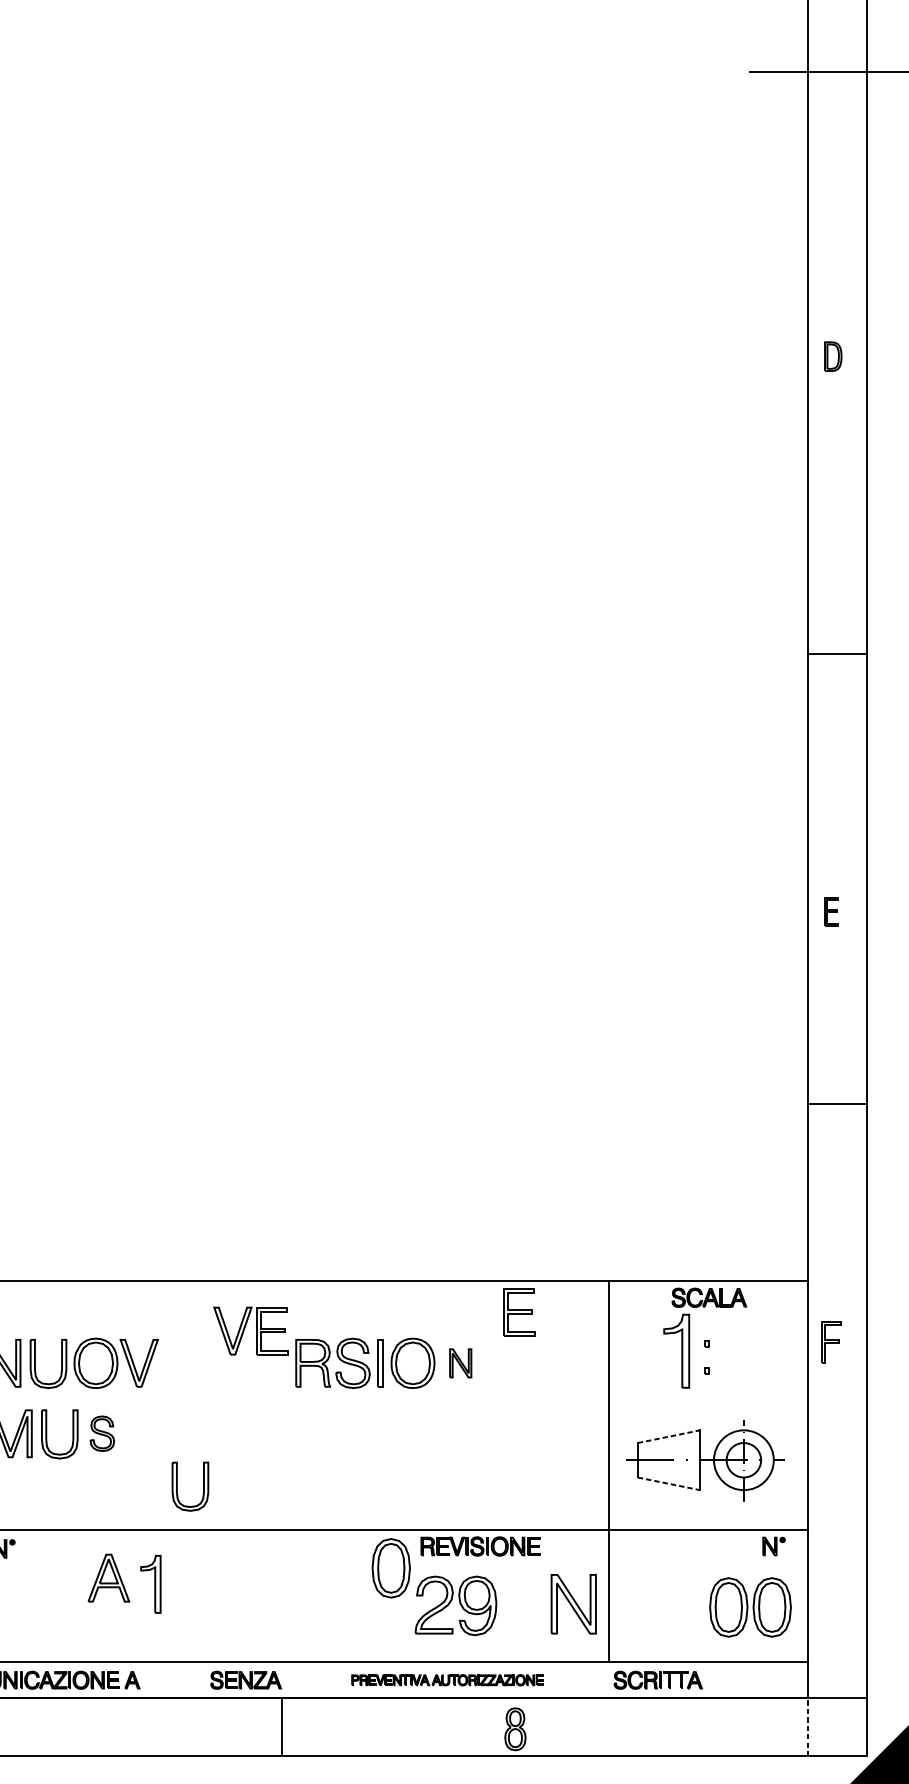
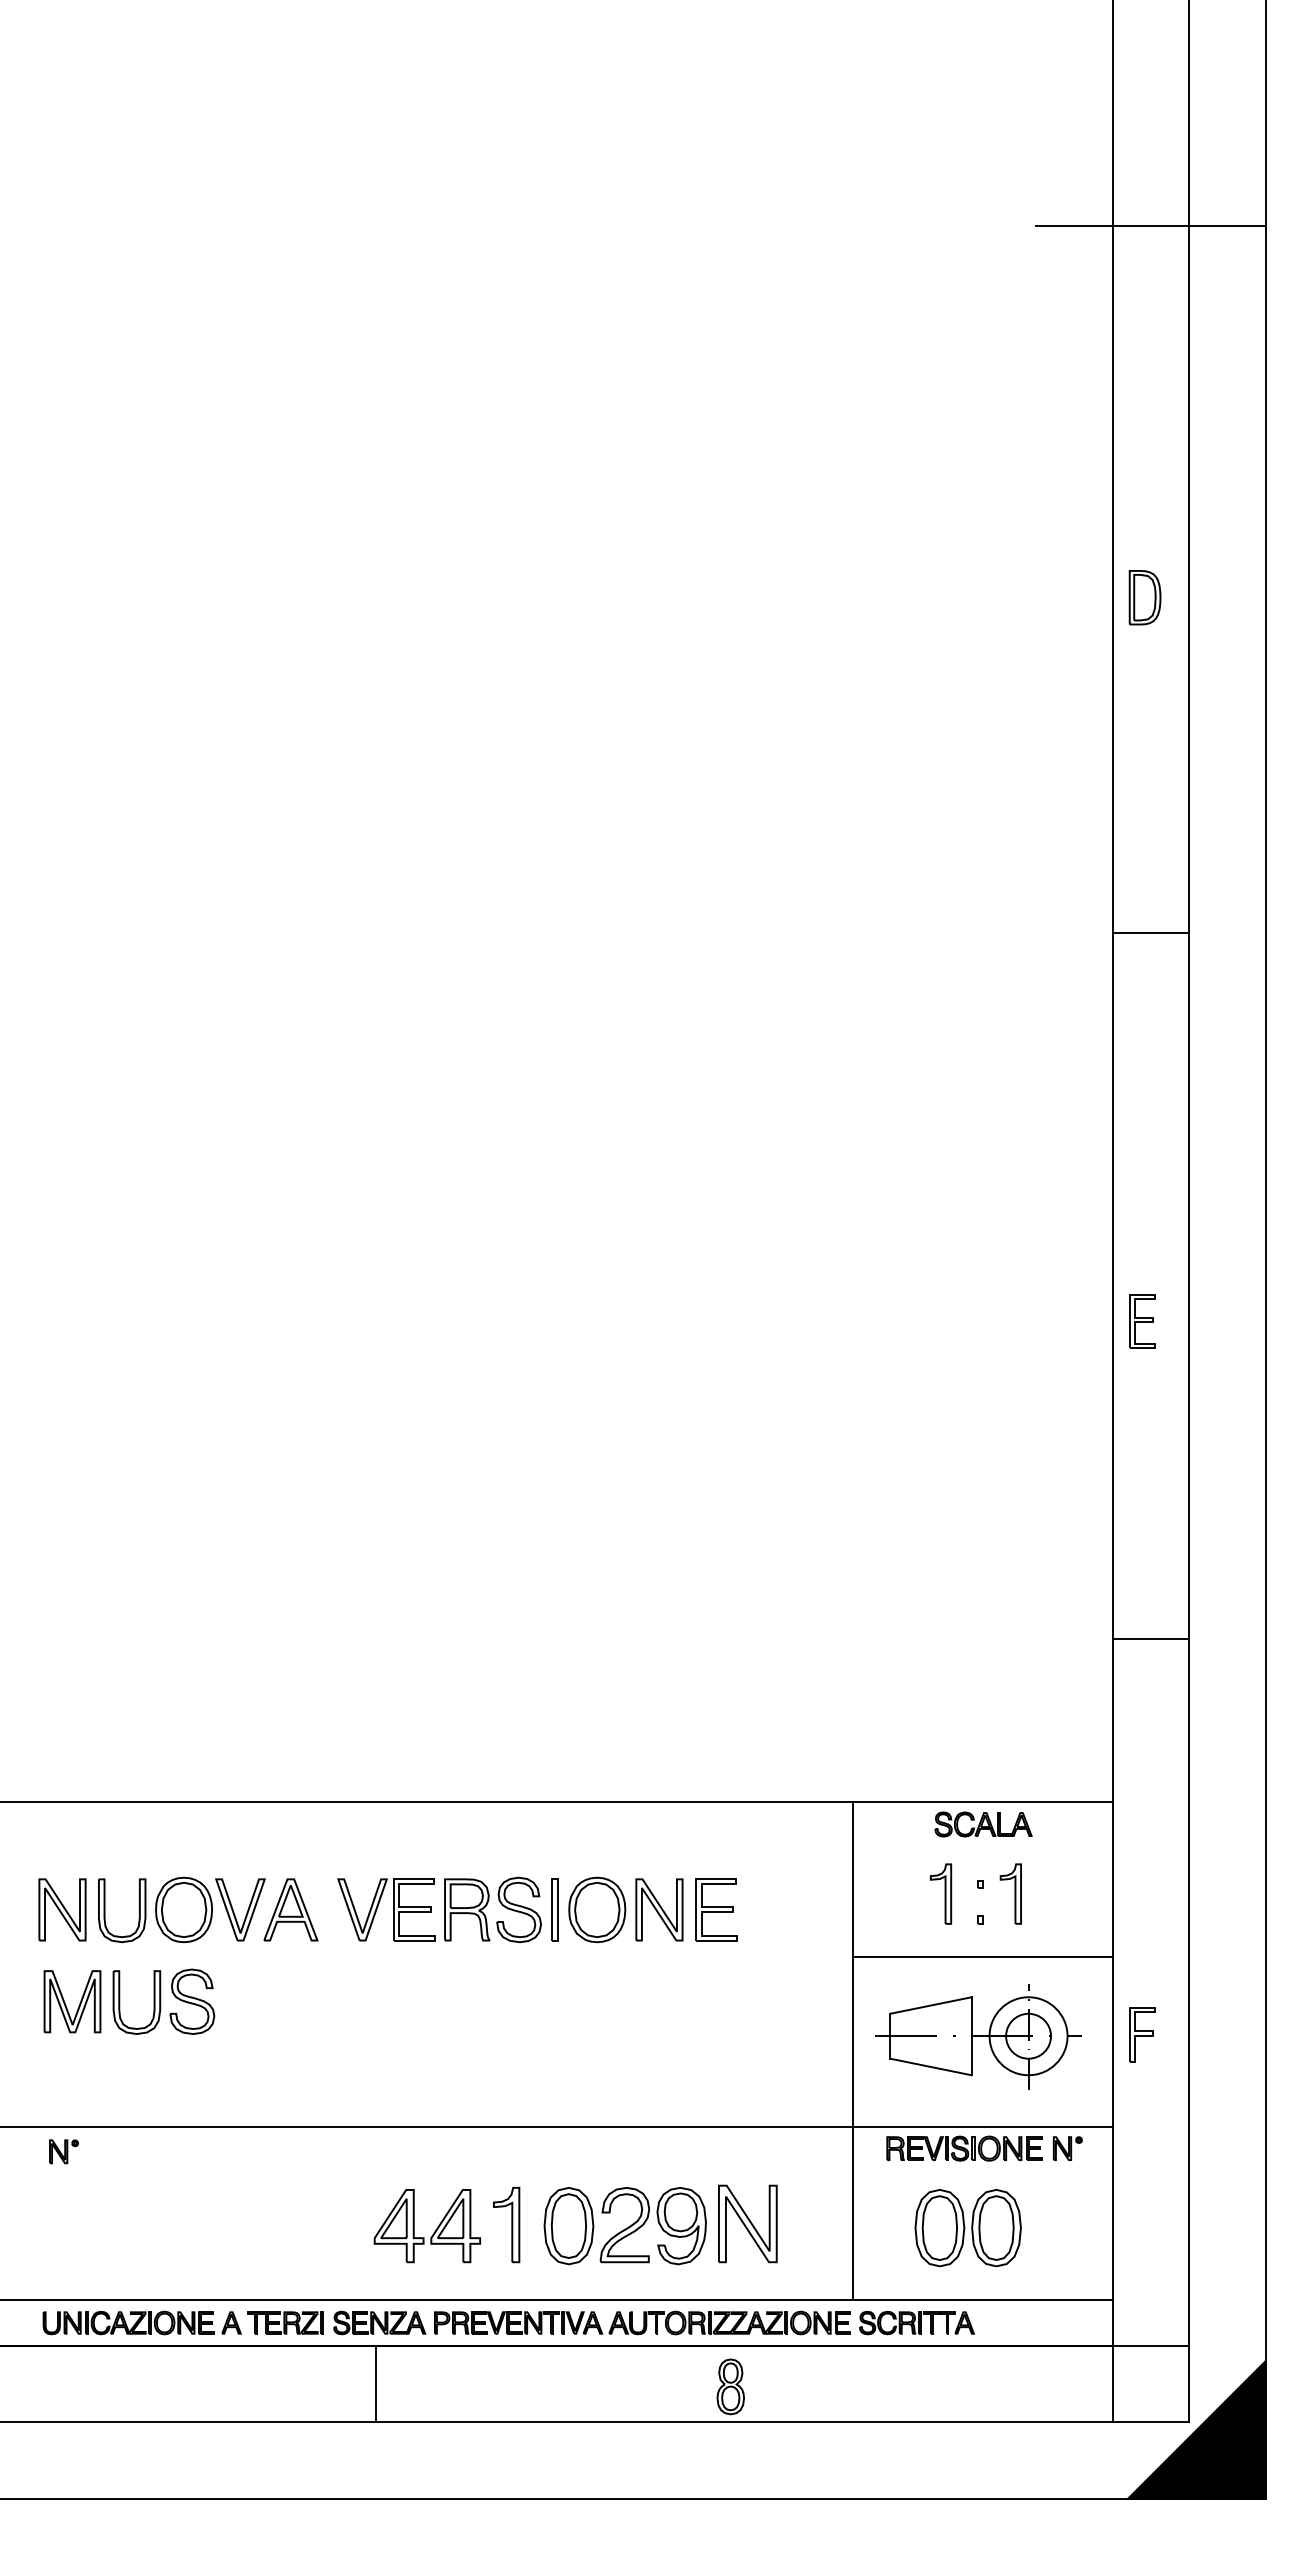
part: (832, 356) -> (1144, 597), size x1.43
line: (837, 654) -> (1150, 932), moved
part: (831, 911) -> (1142, 1321), size x1.43
line: (837, 1104) -> (1150, 1639), moved
part: (519, 1312) -> (716, 1909), moved
part: (256, 1330) -> (393, 1909), moved
part: (831, 1342) -> (1142, 2034), moved
part: (676, 1350) -> (940, 1893), size x0.62
part: (730, 1350) -> (1010, 1893), added
part: (460, 1363) -> (659, 1909), size x1.67
line: (708, 1399) -> (982, 1957), added
part: (102, 1433) -> (192, 2001), size x1.43
line: (669, 1436) -> (931, 2005), dashed -> solid
line: (669, 1484) -> (931, 2067), dashed -> solid
part: (177, 1486) -> (290, 2070), removed
part: (480, 1546) -> (964, 2148), moved
part: (390, 1568) -> (568, 2226), moved
part: (108, 1577) -> (290, 1909), moved
part: (150, 1584) -> (506, 2225), moved
part: (573, 1603) -> (747, 2223), moved
part: (749, 1607) -> (967, 2228), moved
part: (287, 1610) -> (433, 2232), added
part: (173, 1679) -> (285, 2322), added
part: (447, 1679) -> (642, 2322), size x1.67
line: (281, 1726) -> (376, 2383), moved
line: (808, 1726) -> (1112, 2383), dashed -> solid

